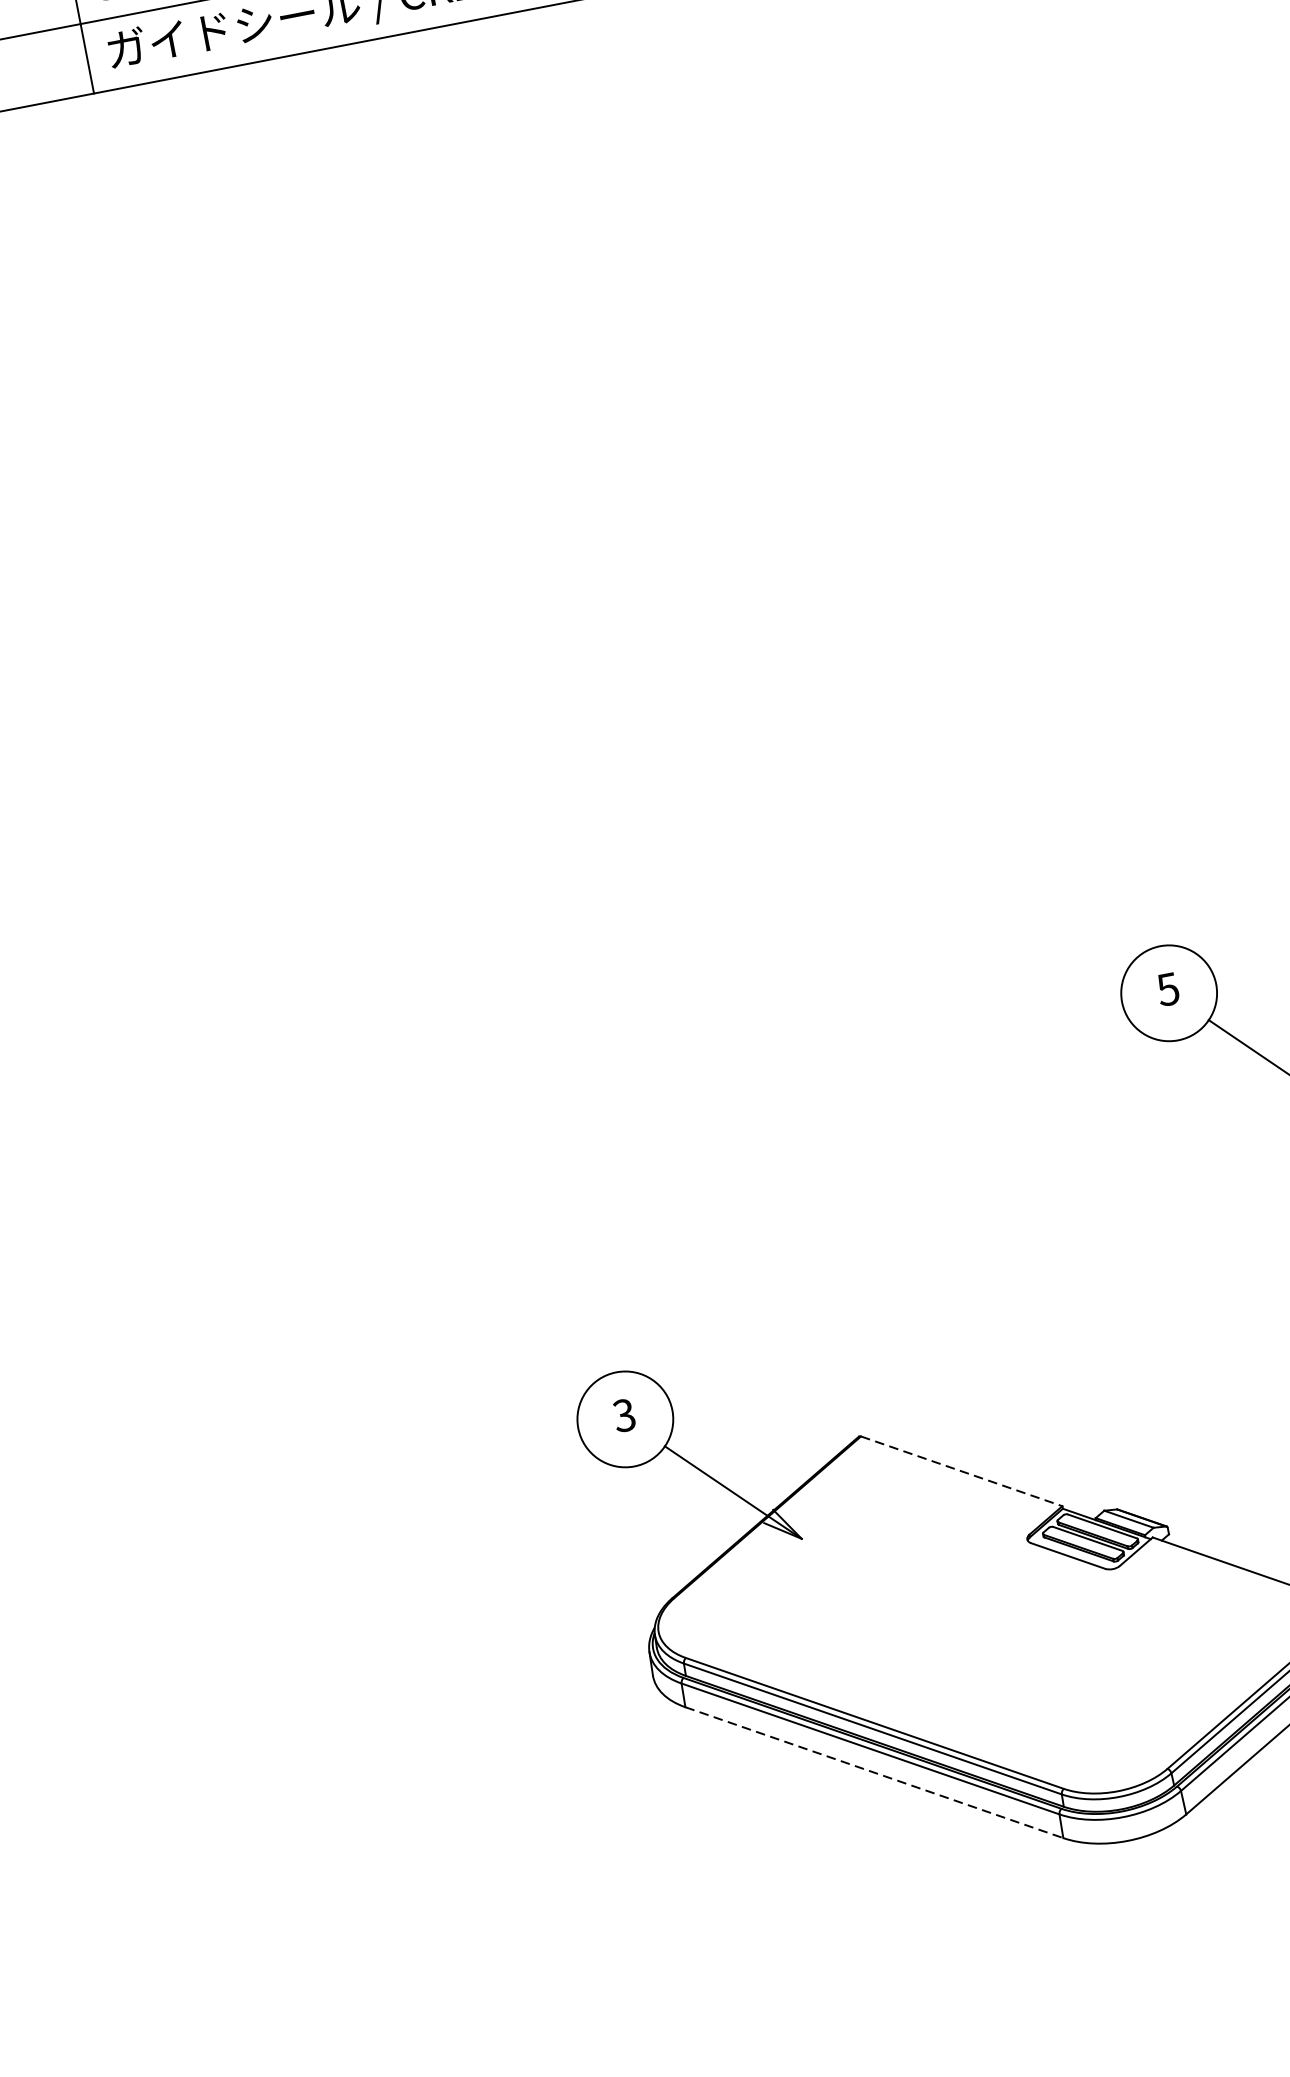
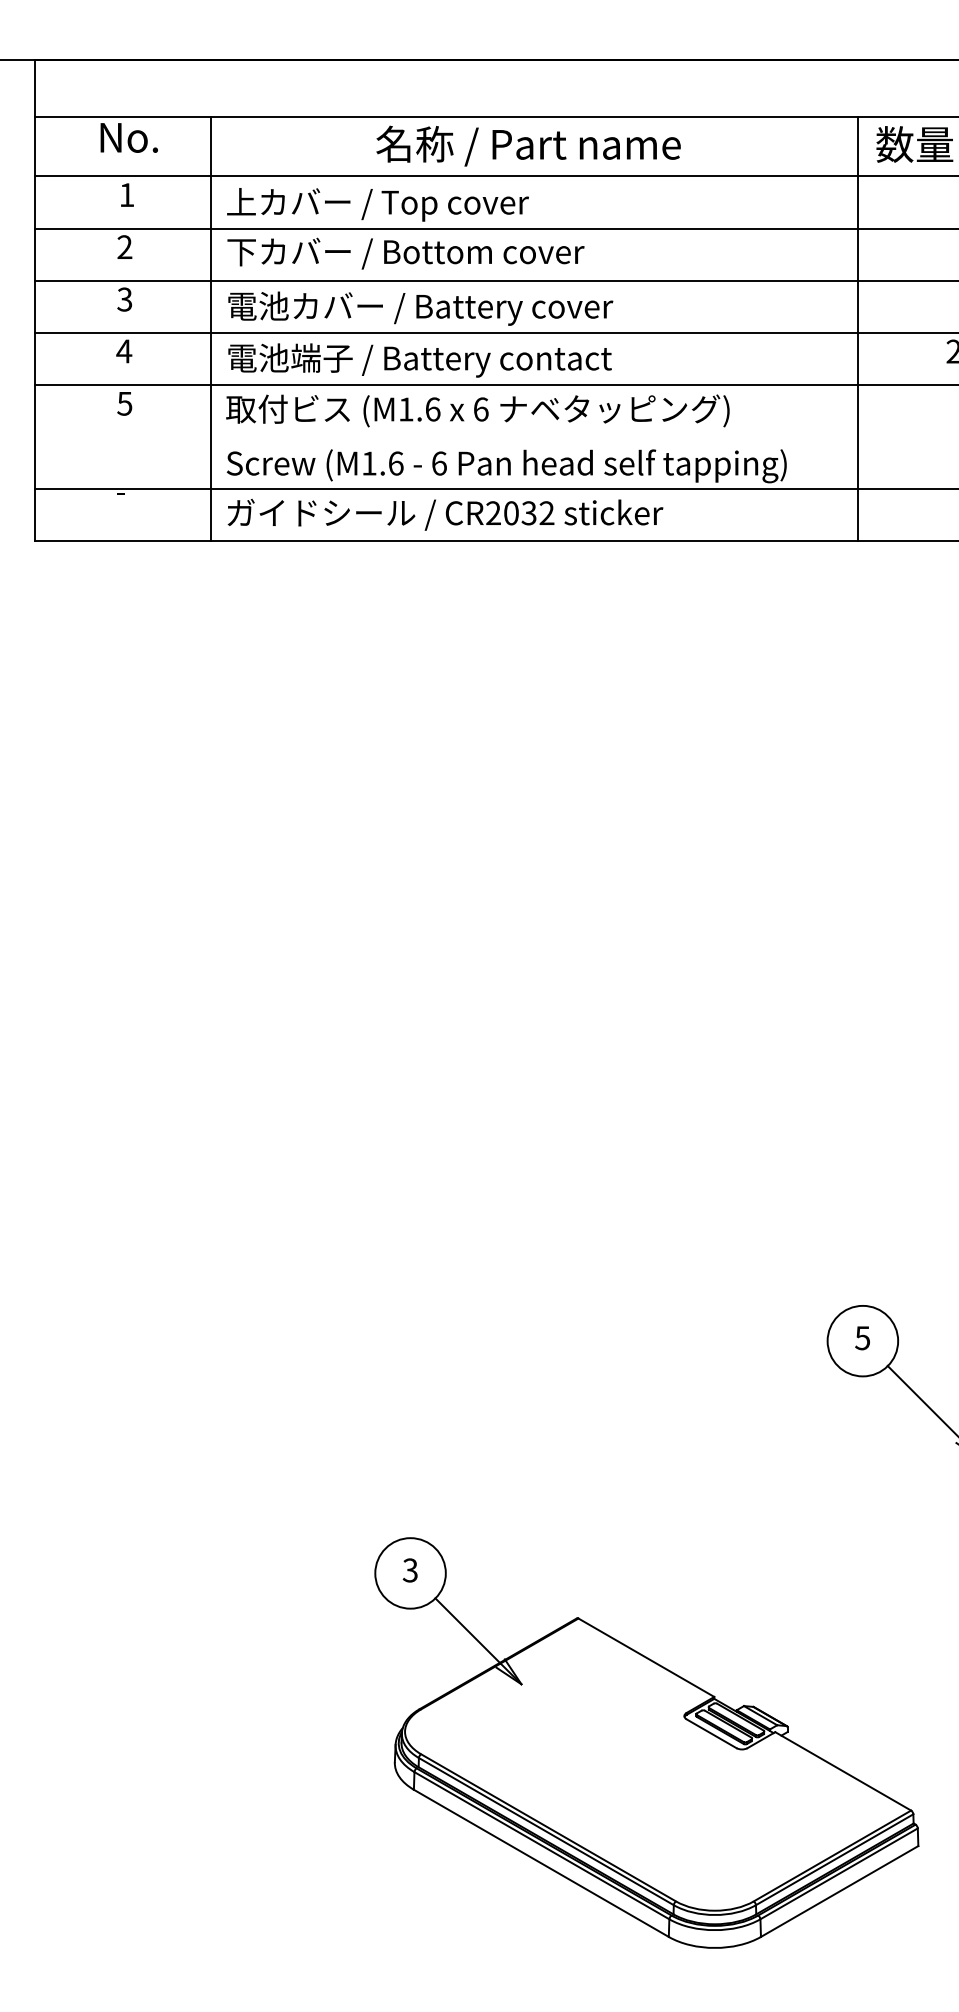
line: (961, 1470) -> (646, 1657), dashed -> solid
line: (874, 1772) -> (541, 1863), dashed -> solid

